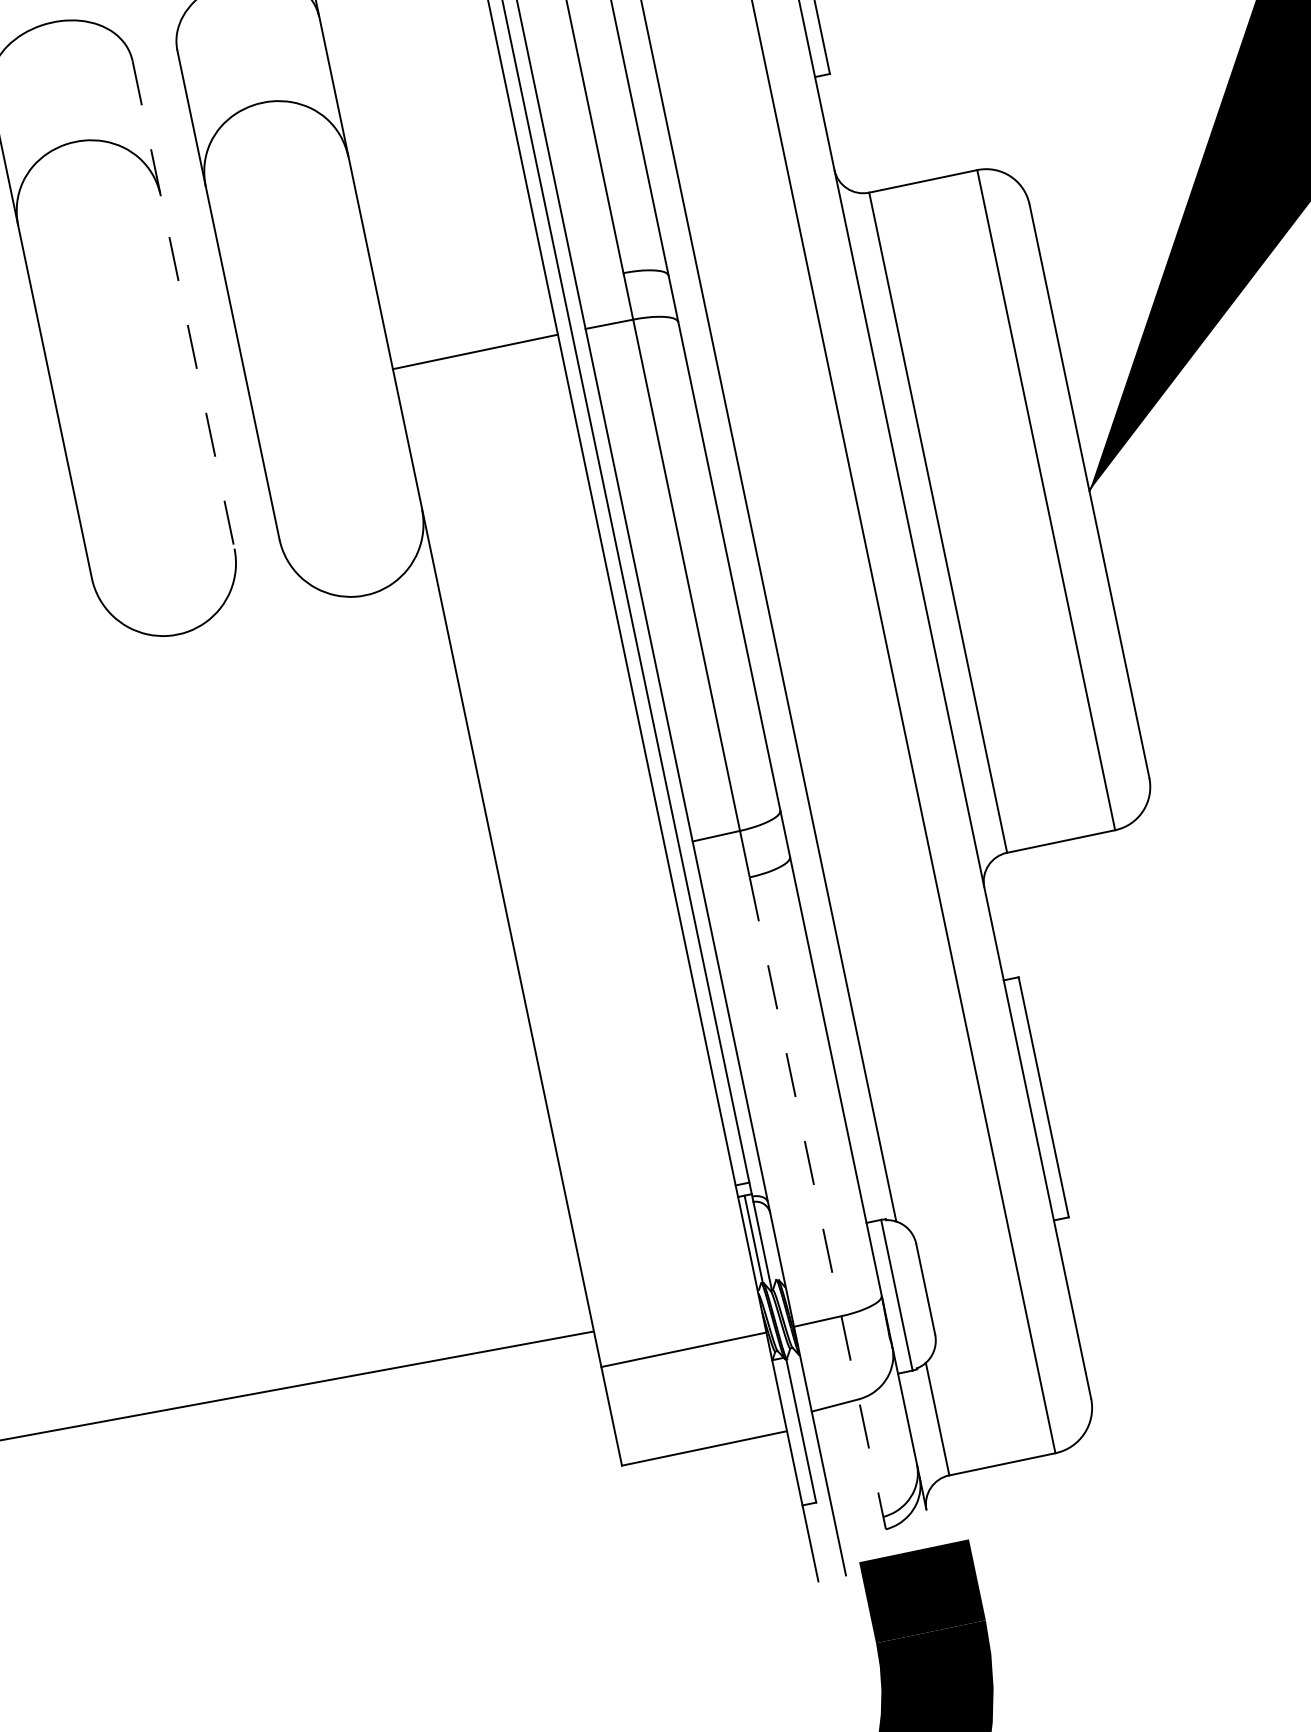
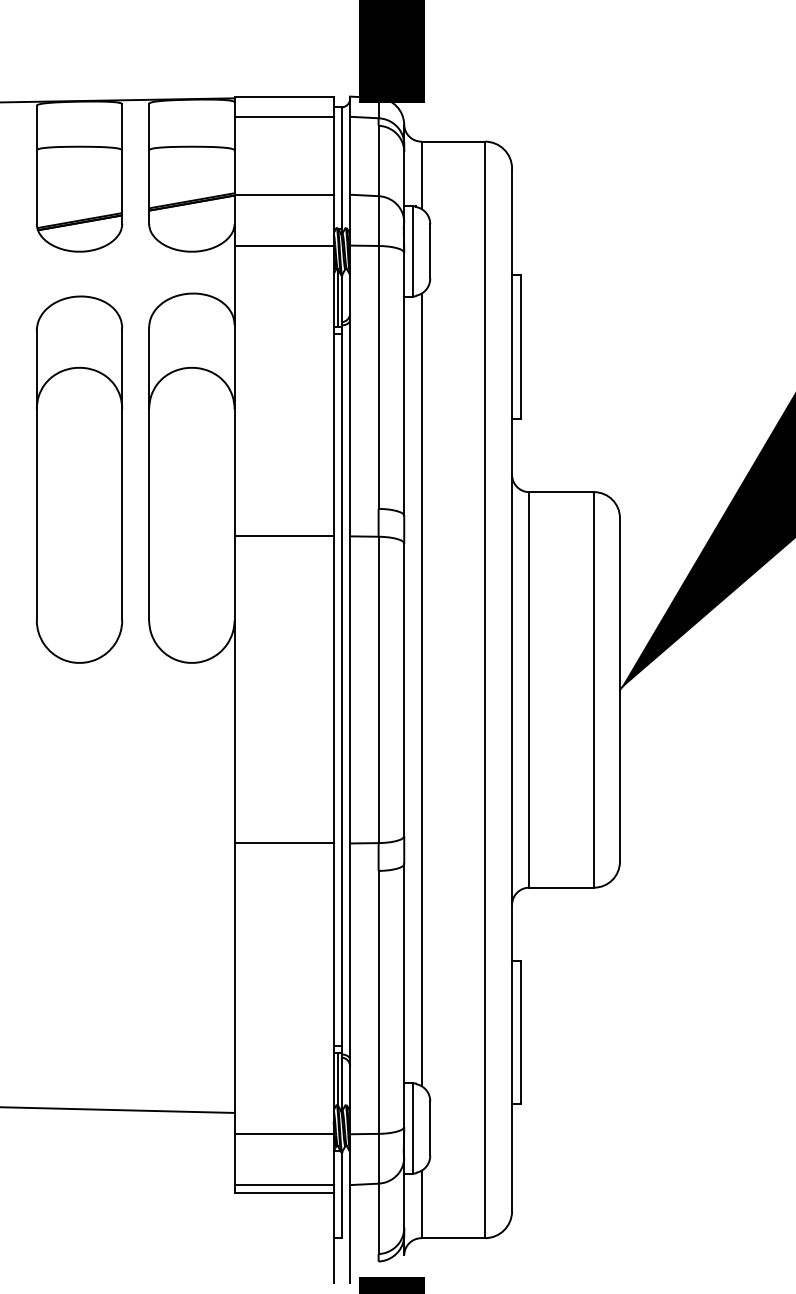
line: (184, 305) -> (122, 474), dashed -> solid
line: (581, 864) -> (283, 843), added
line: (816, 1197) -> (378, 1062), dashed -> solid
line: (700, 1435) -> (283, 1185), added

